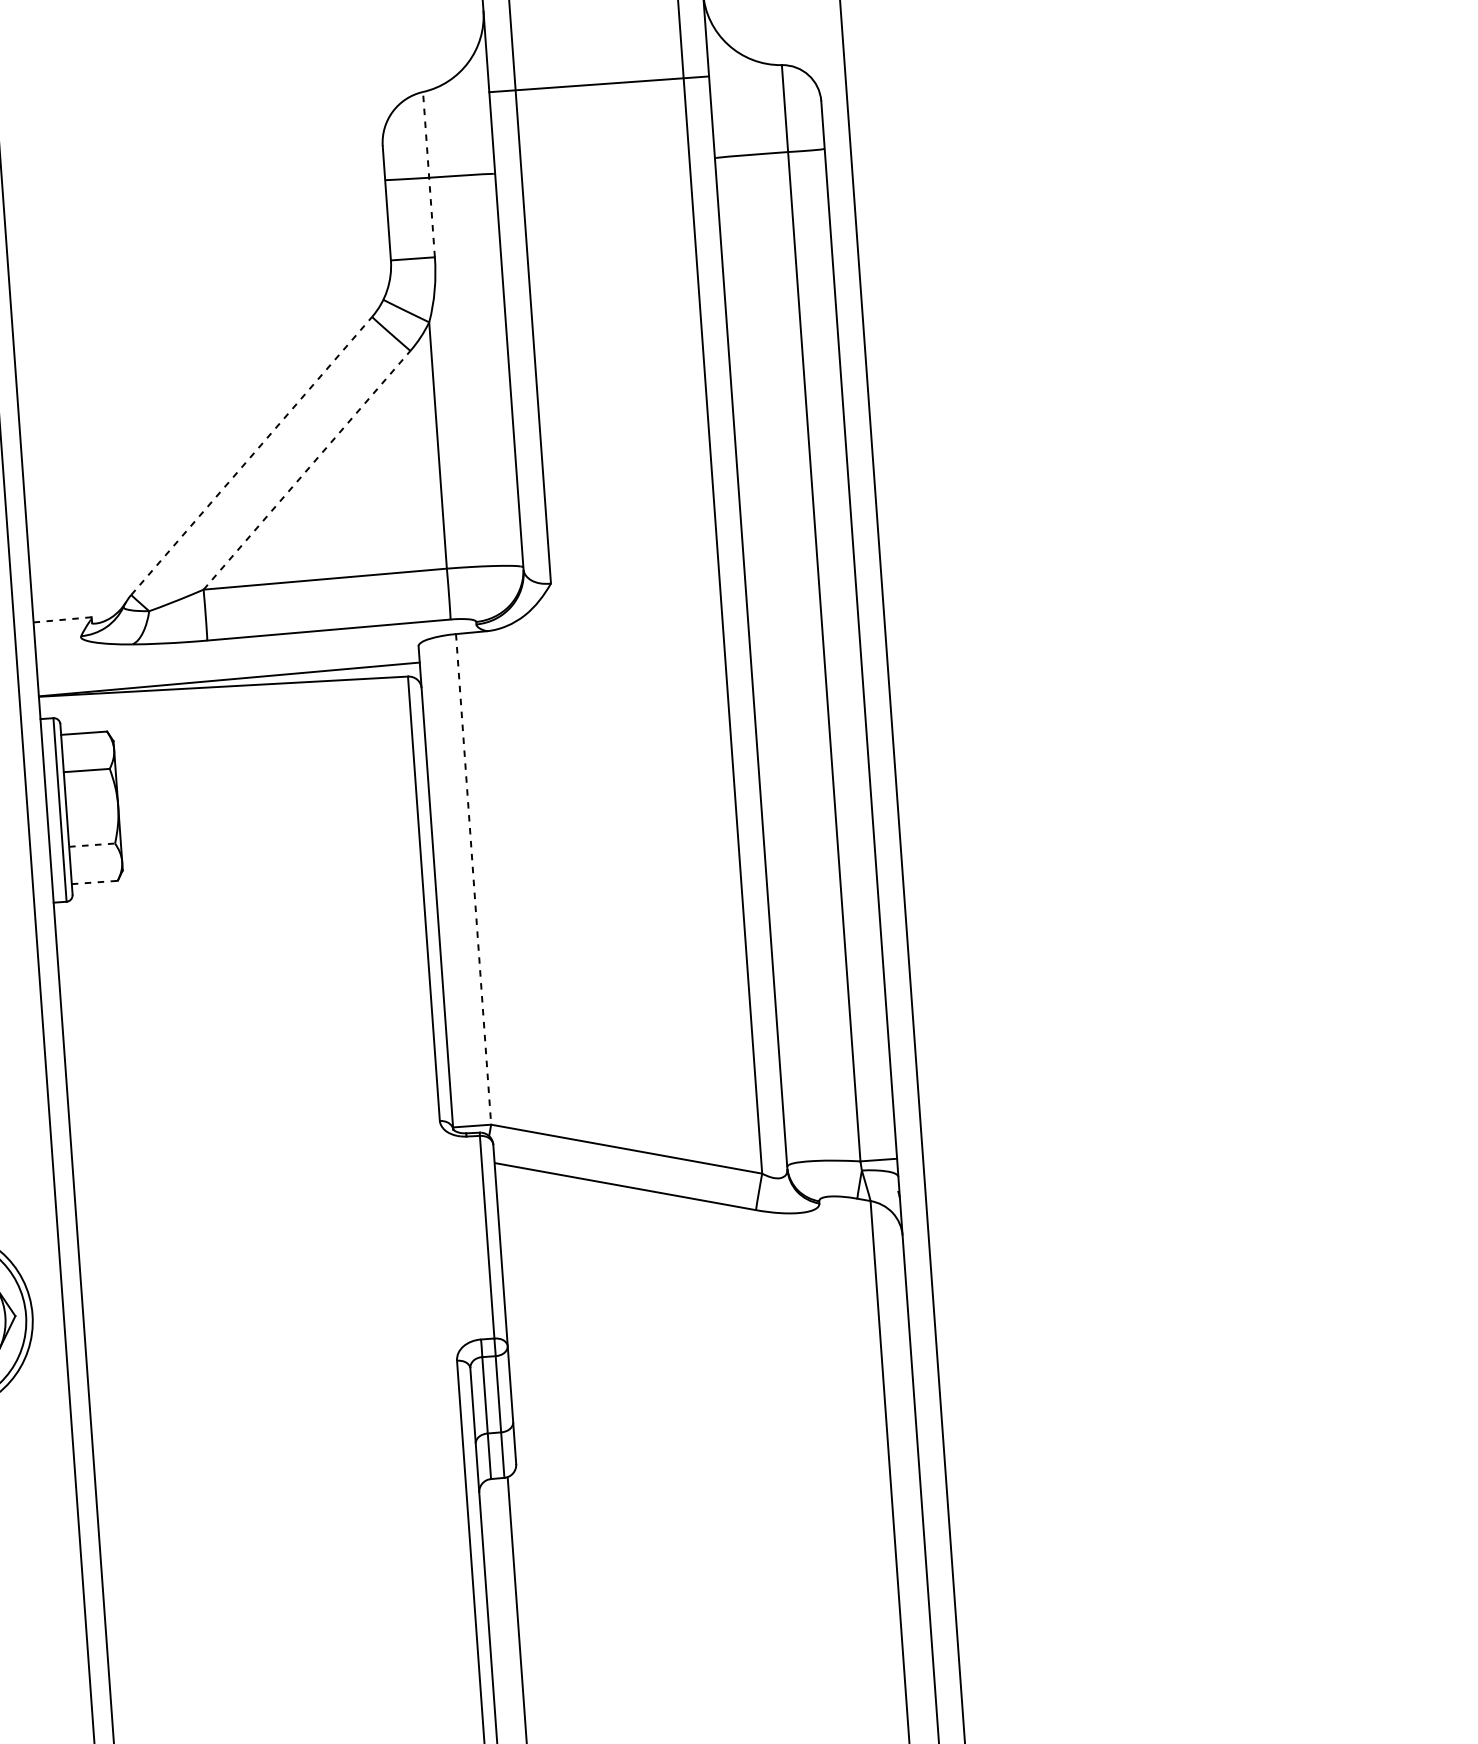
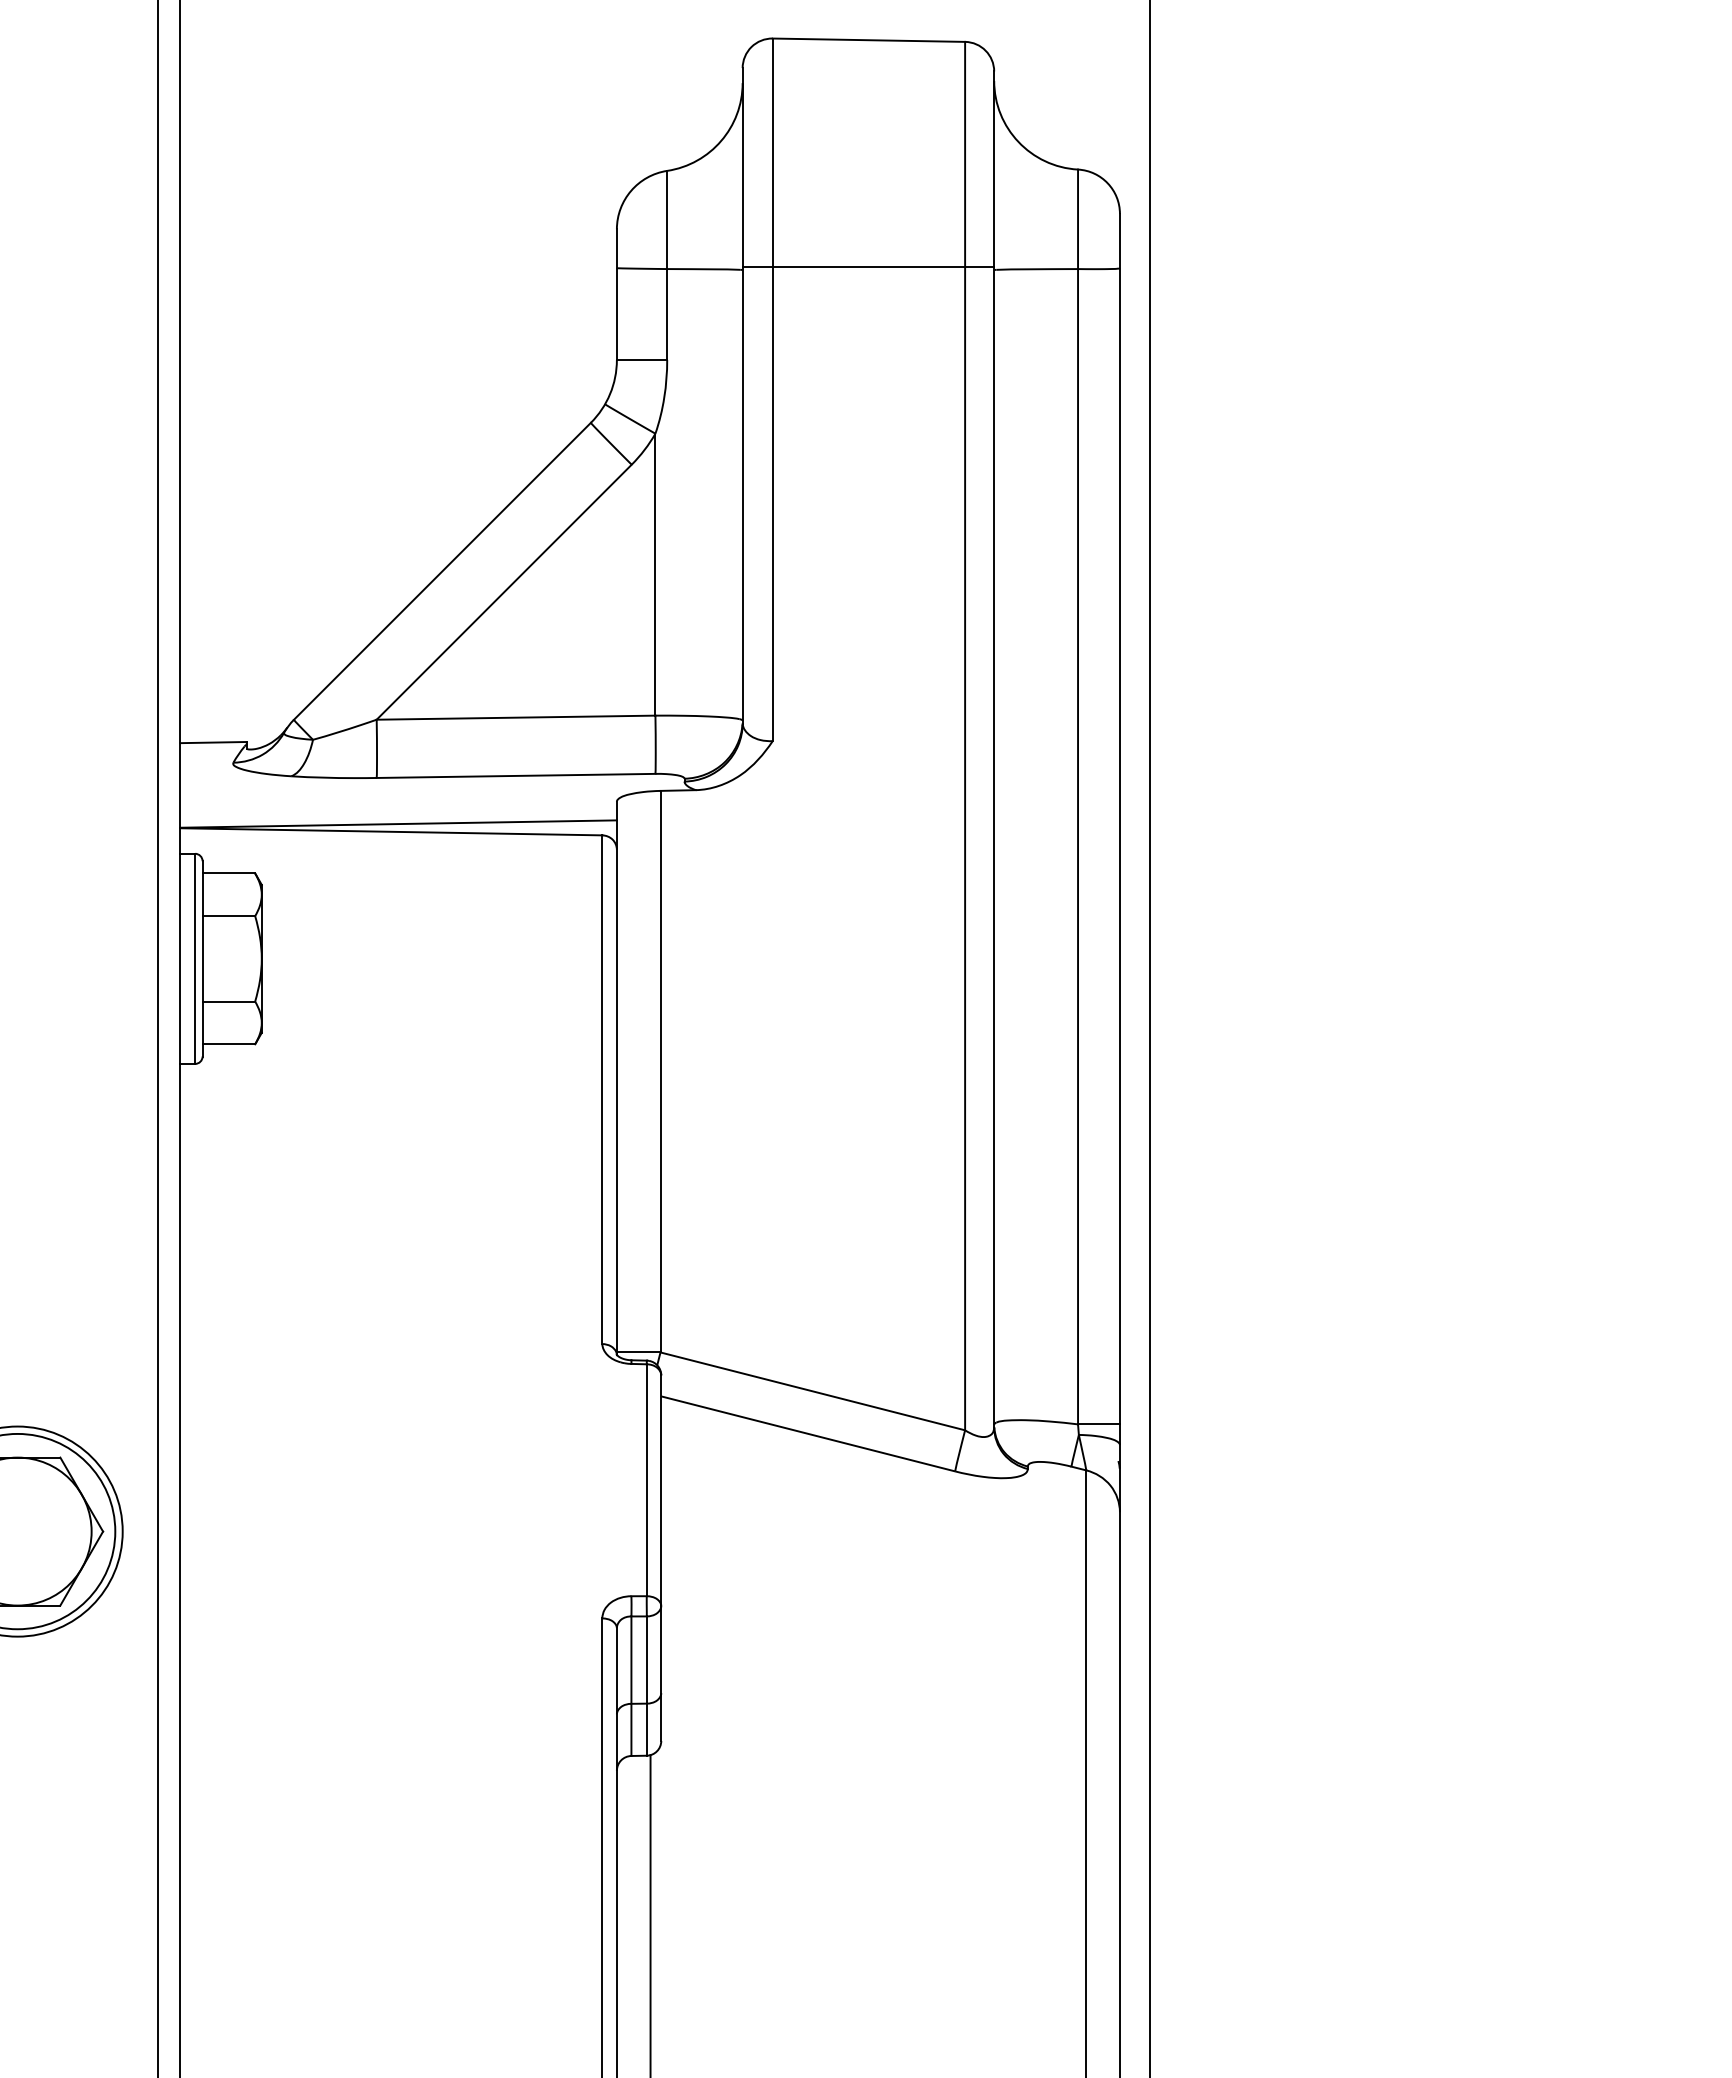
line: (599, 84) -> (868, 266), moved
line: (429, 174) -> (667, 265), dashed -> solid
line: (251, 456) -> (442, 571), dashed -> solid
line: (307, 469) -> (504, 591), dashed -> solid
line: (62, 619) -> (213, 742), dashed -> solid
line: (92, 845) -> (229, 1001), dashed -> solid
line: (473, 879) -> (660, 1071), dashed -> solid
line: (95, 882) -> (229, 1044), dashed -> solid

